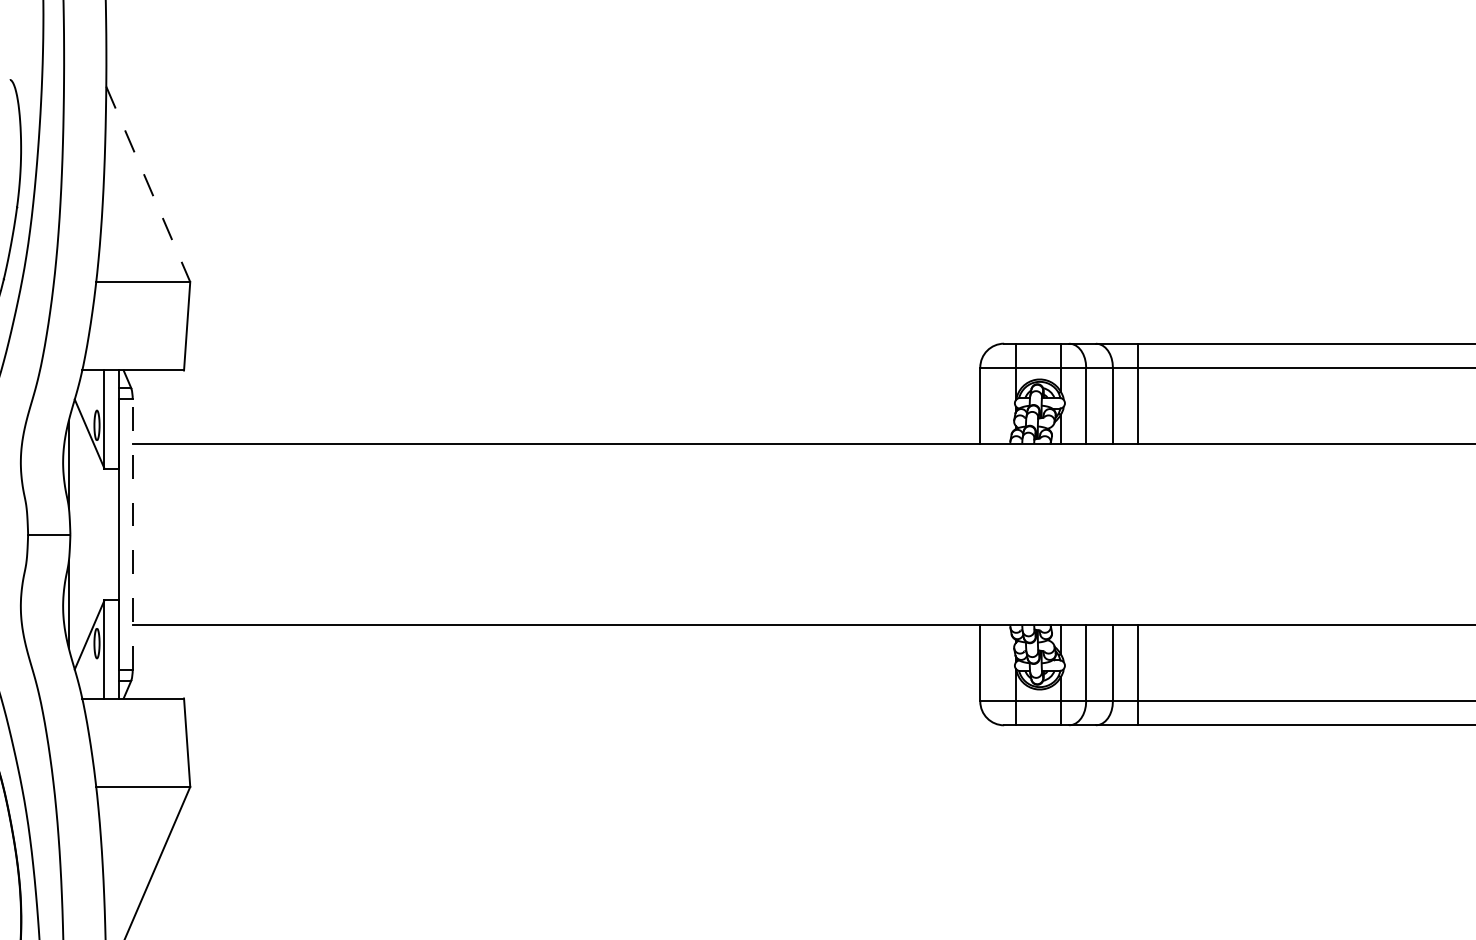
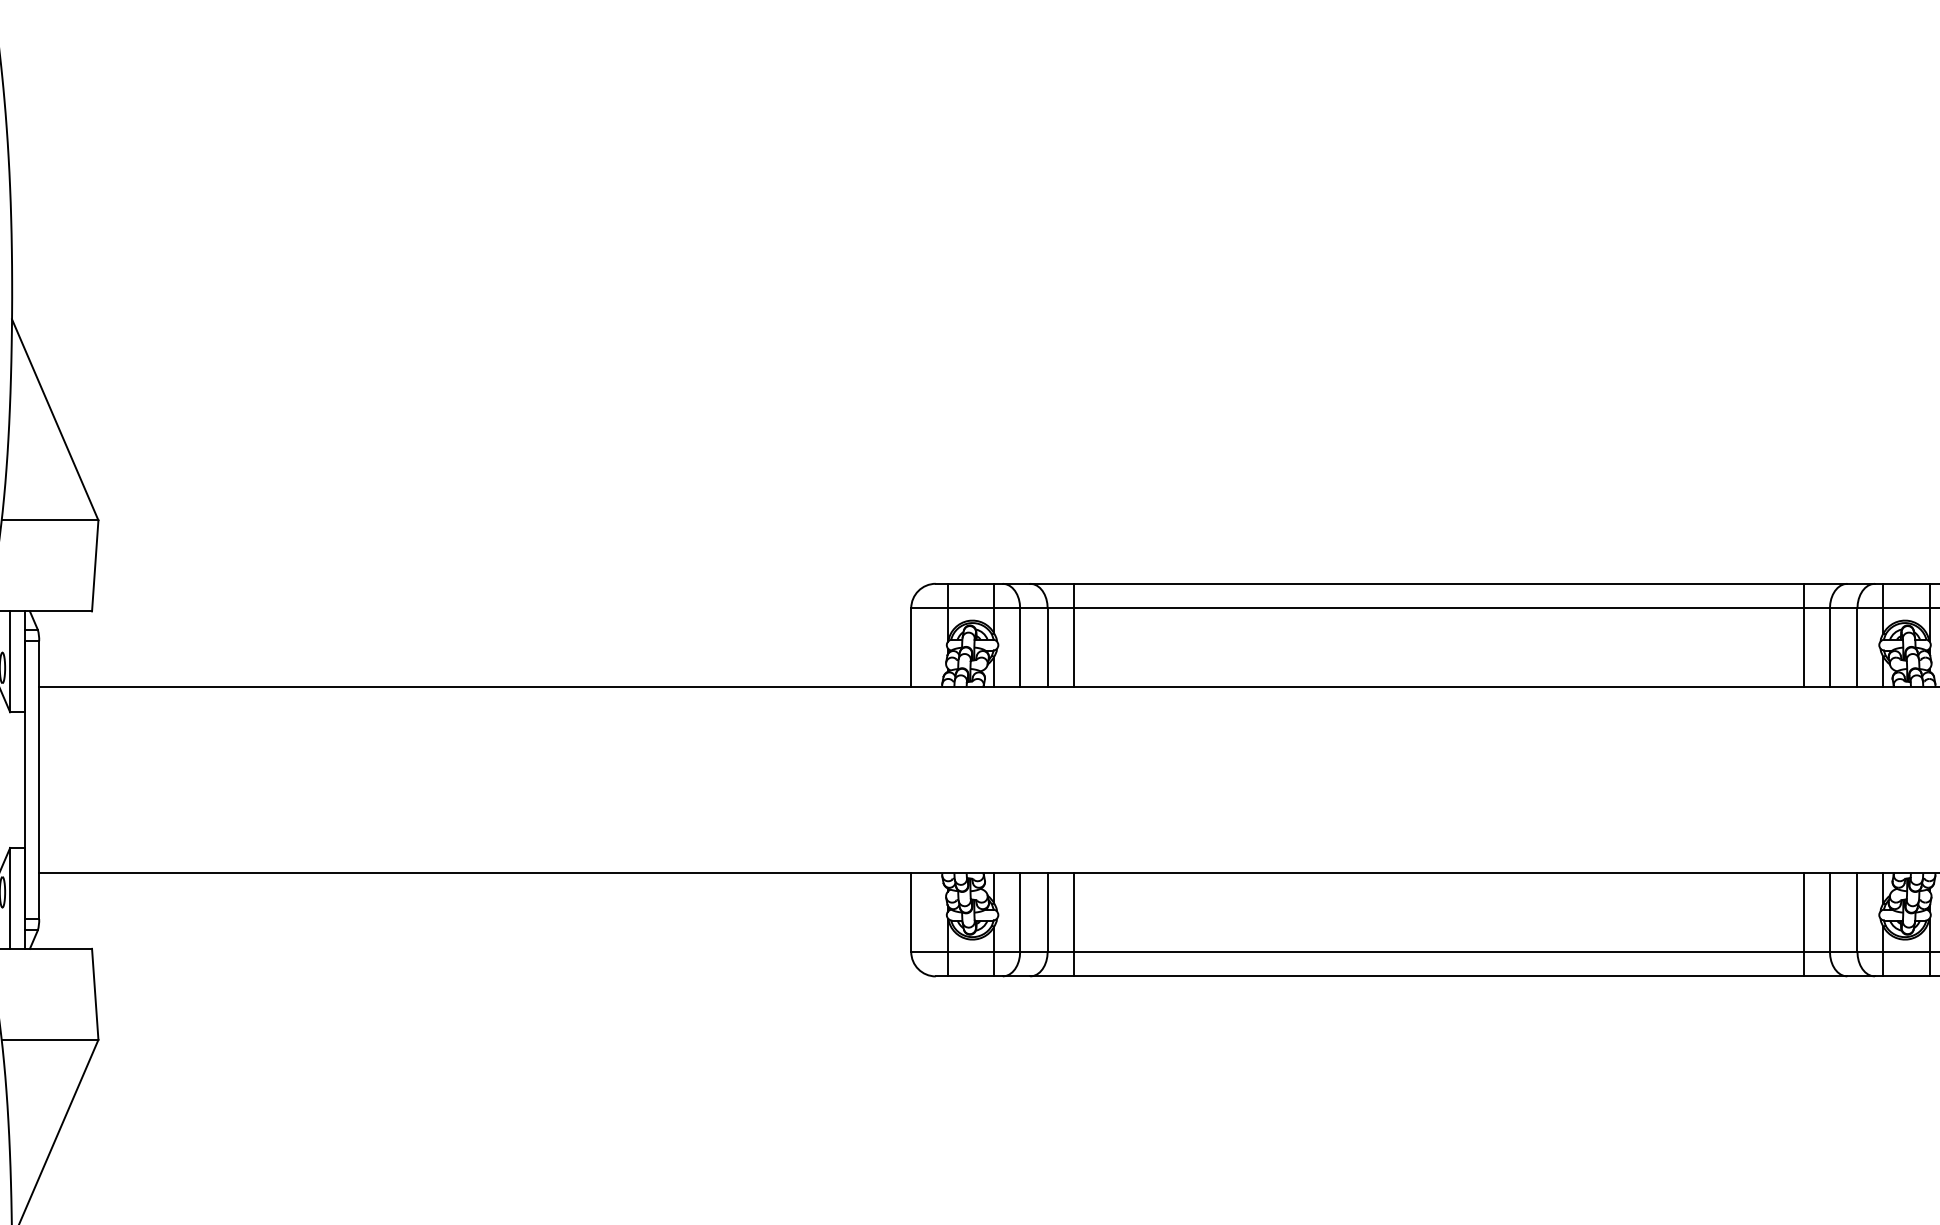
line: (148, 184) -> (55, 420), dashed -> solid
line: (132, 534) -> (39, 780), dashed -> solid

